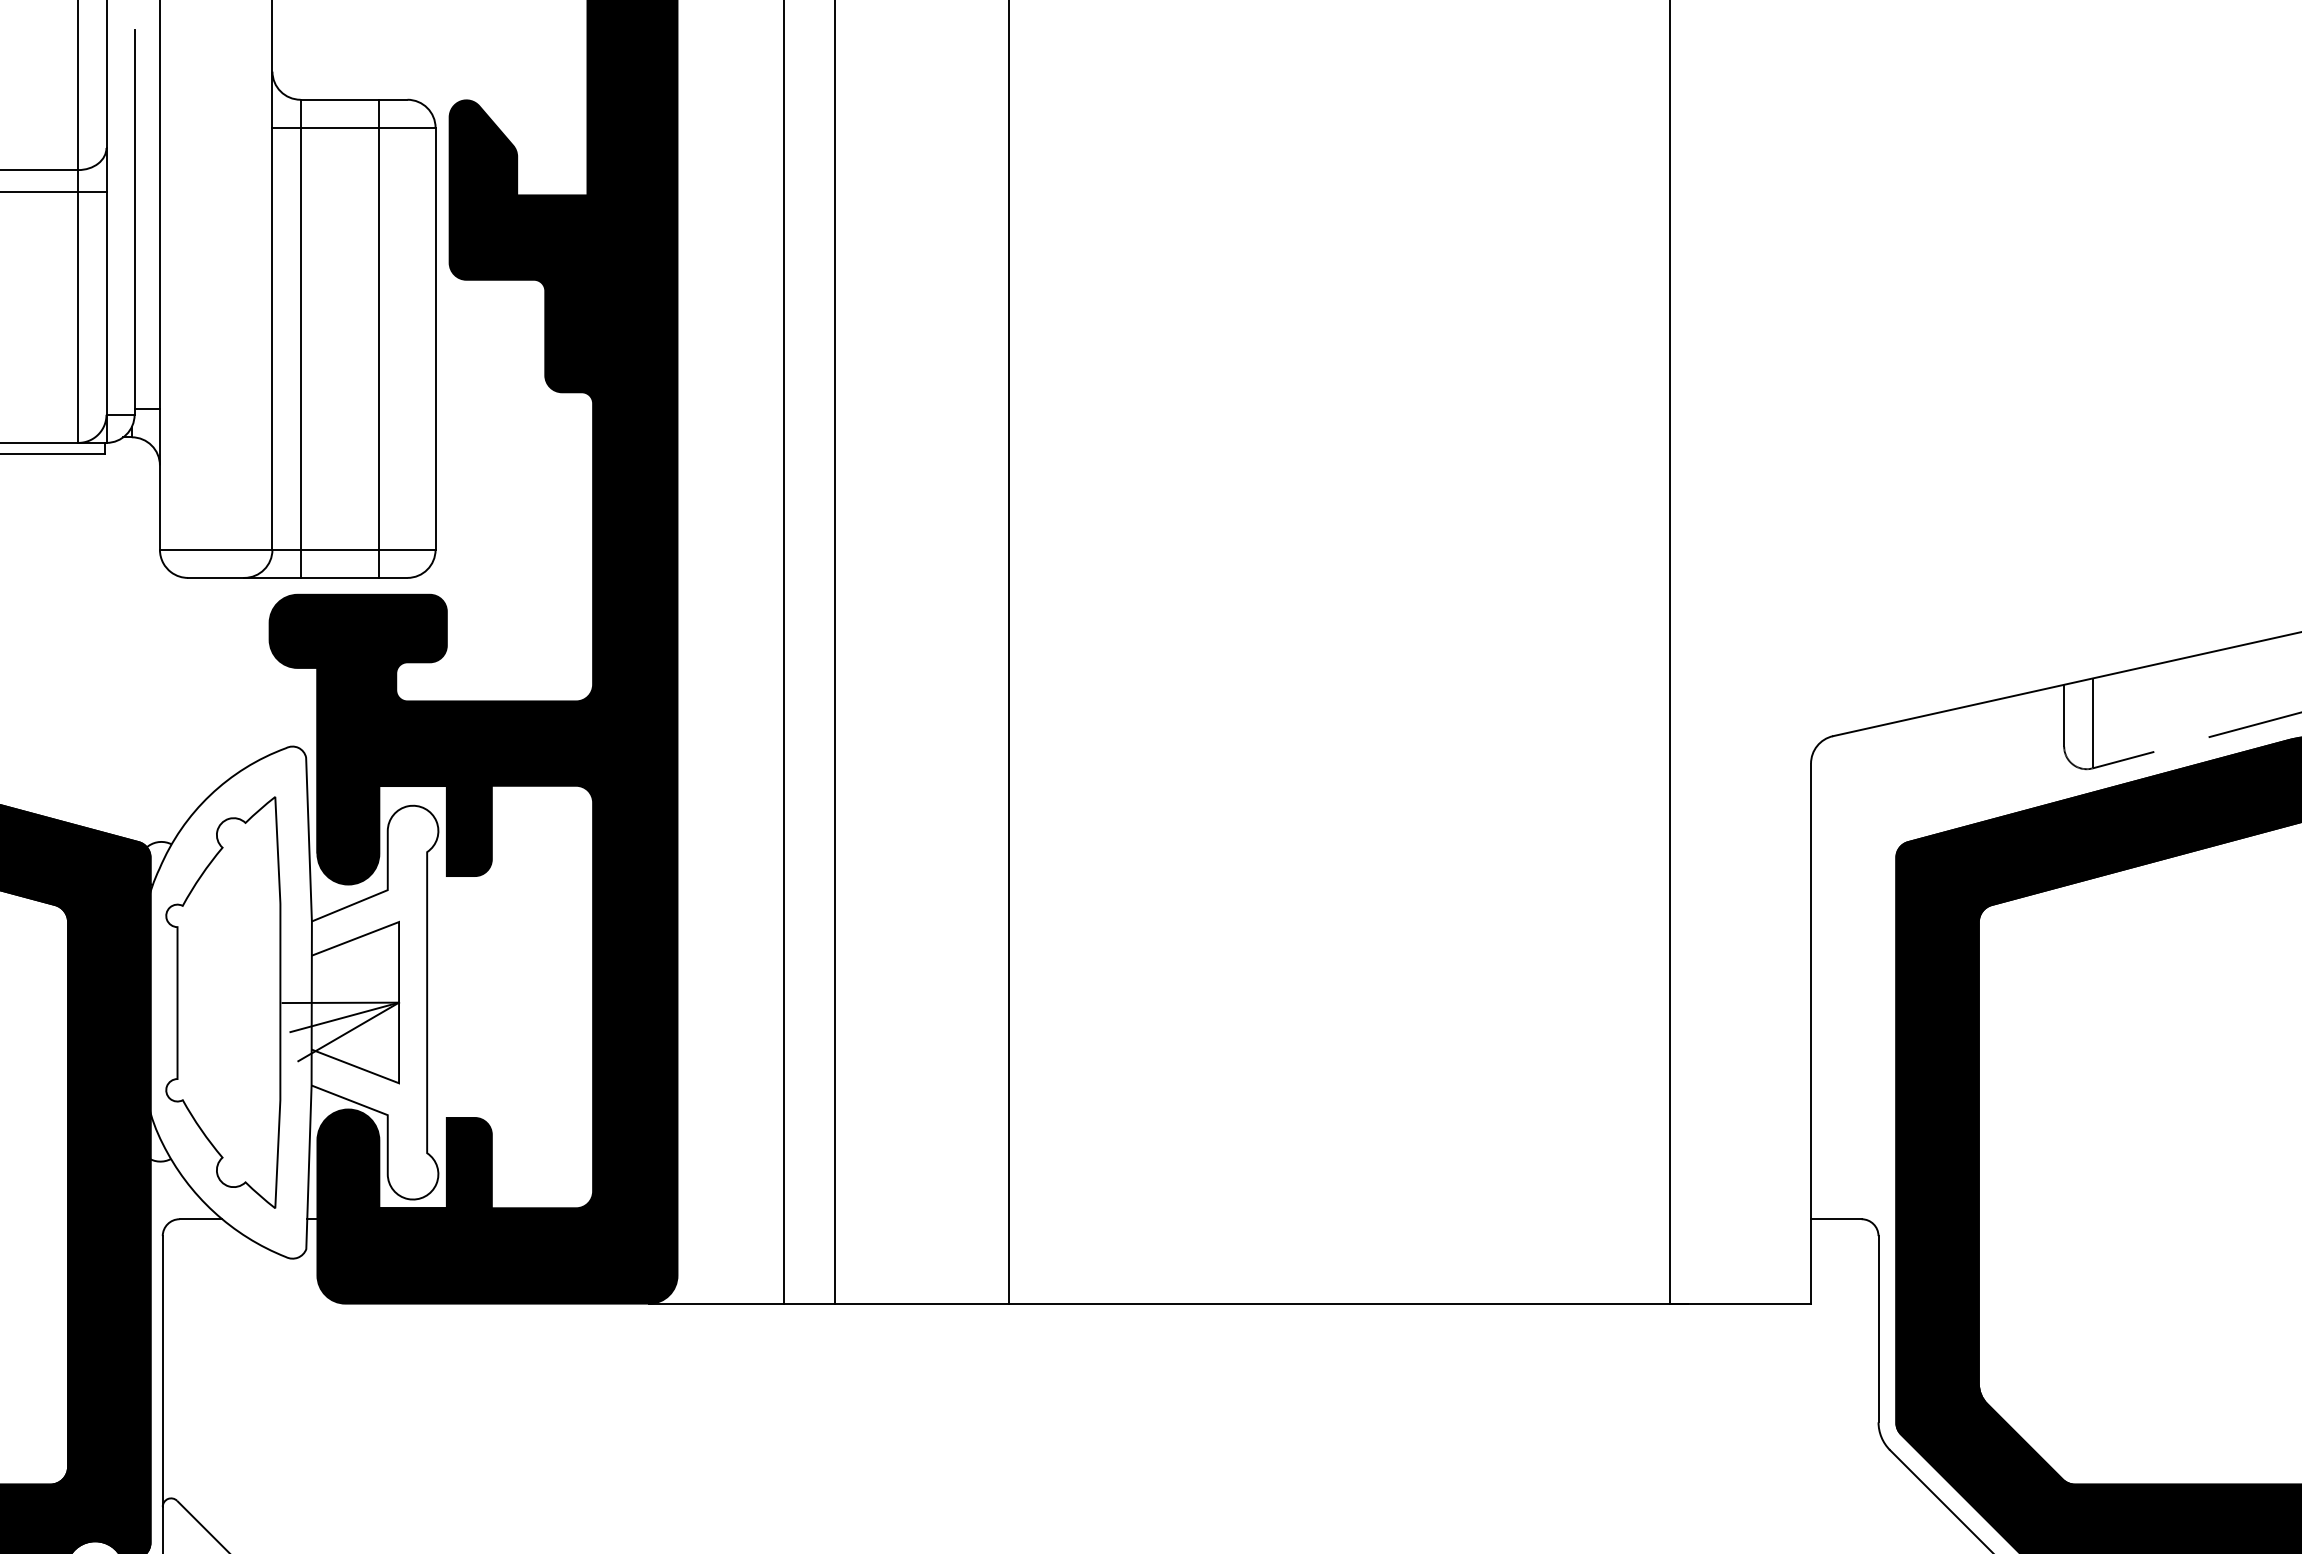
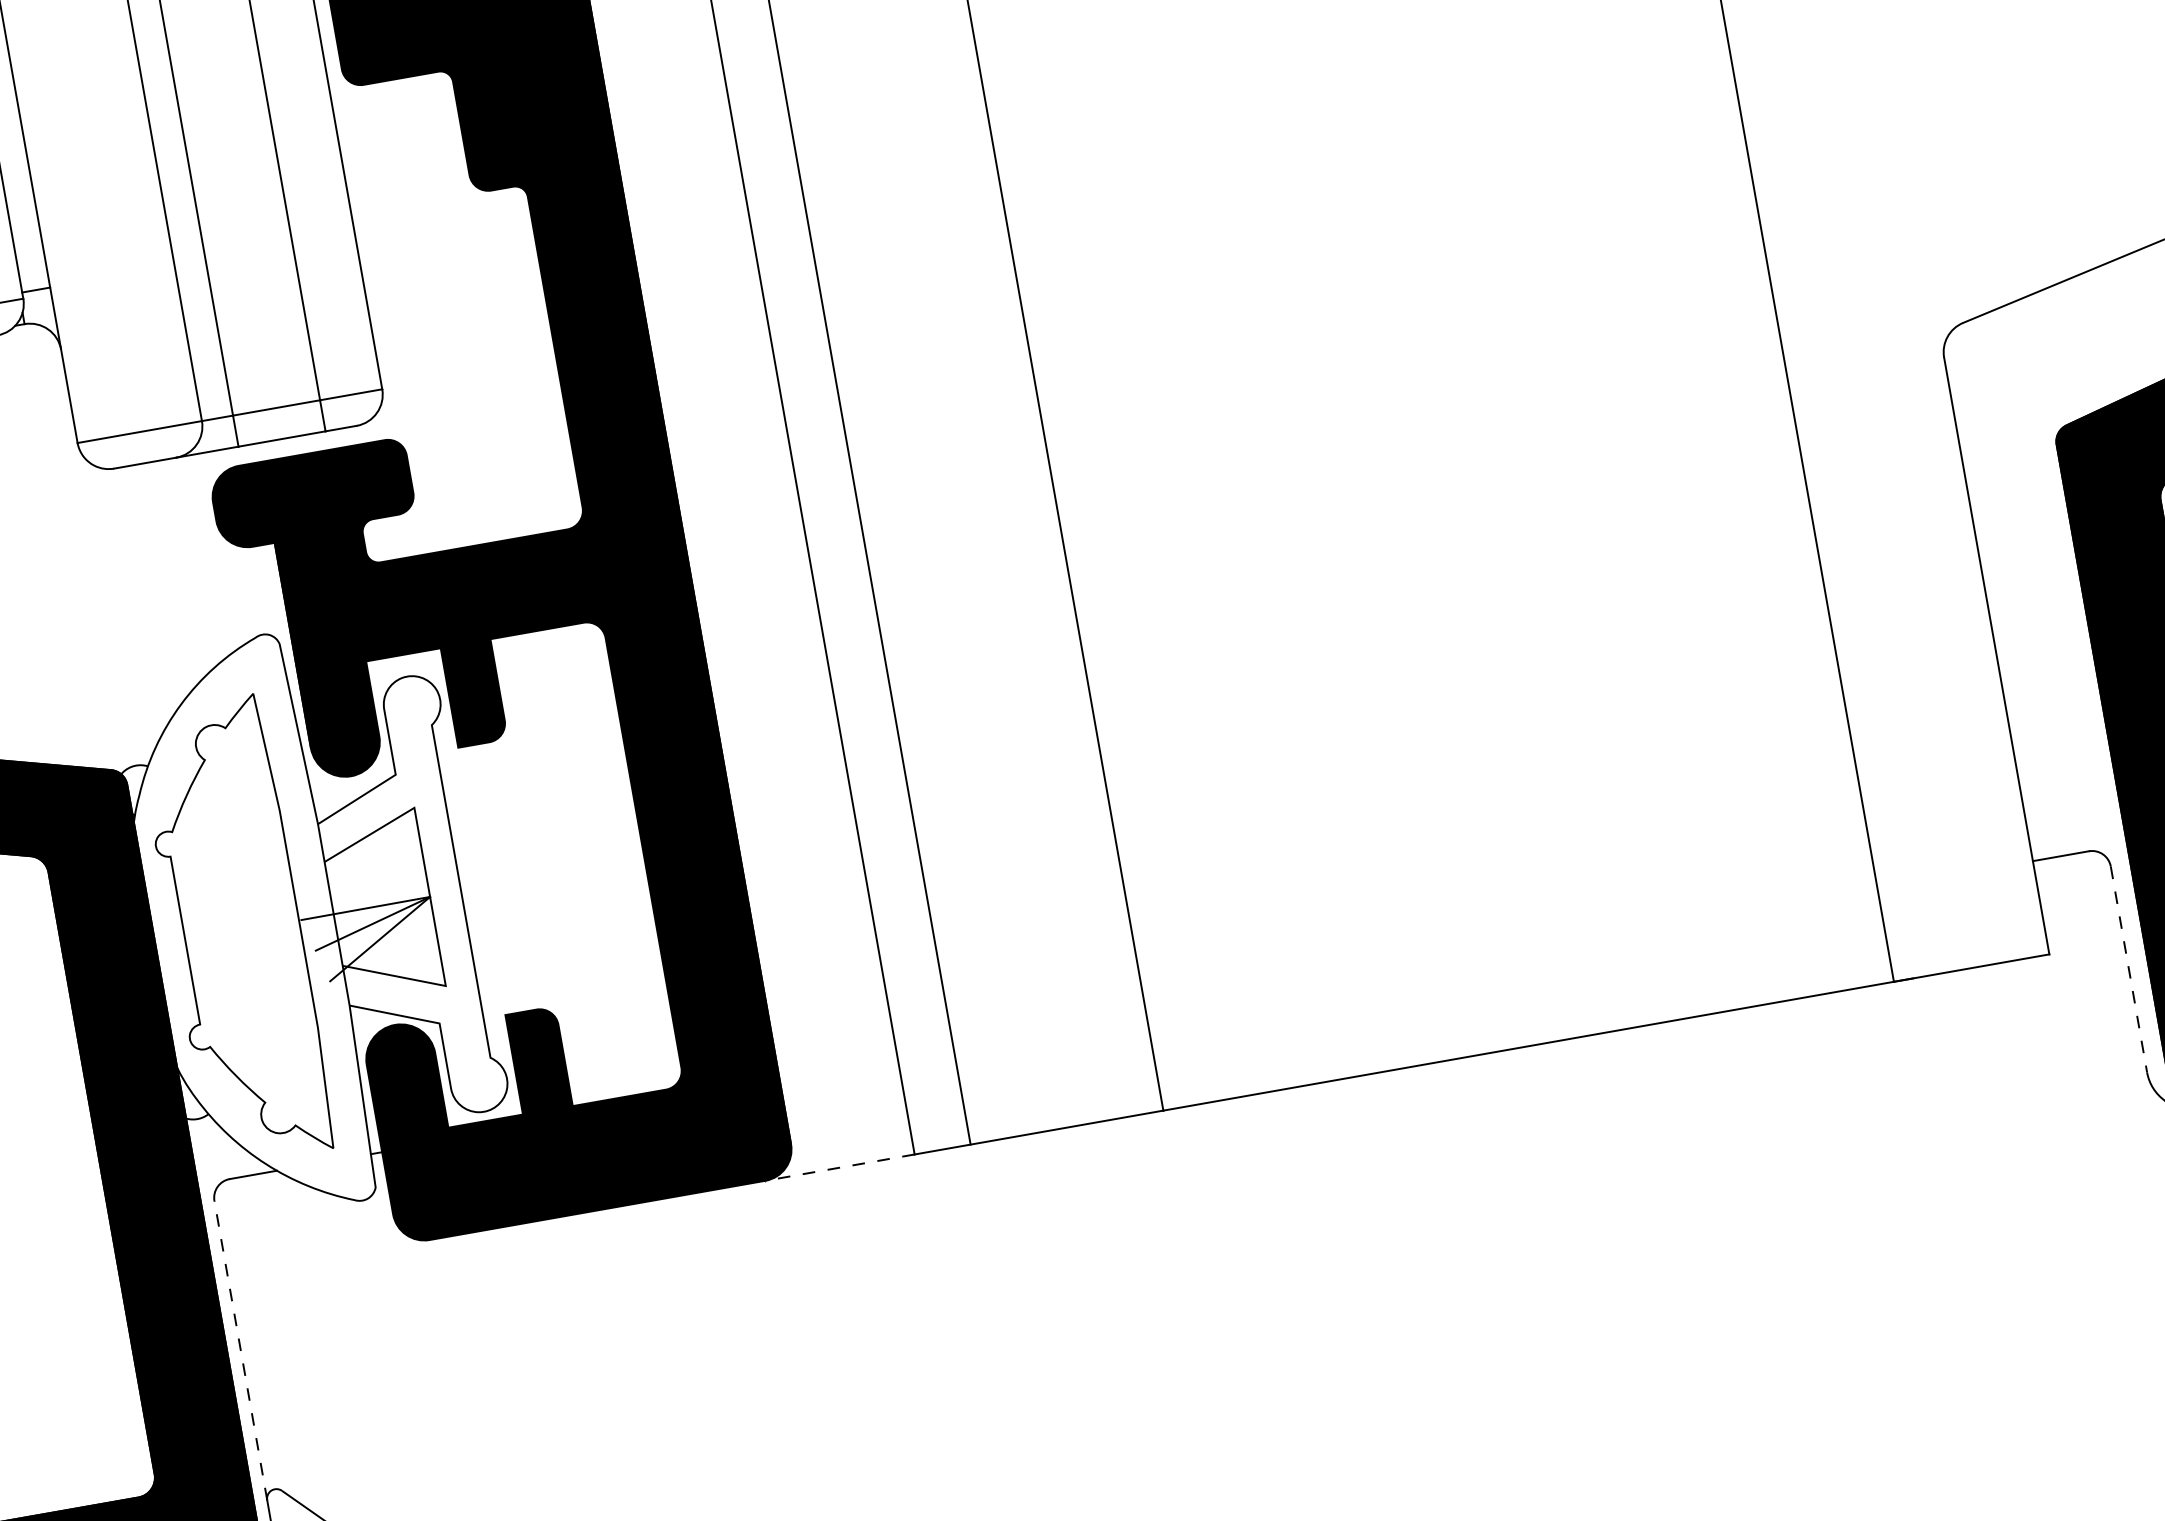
line: (716, 1303) -> (839, 1167), solid -> dashed
line: (1878, 1329) -> (2128, 969), solid -> dashed
line: (162, 1370) -> (240, 1349), solid -> dashed

